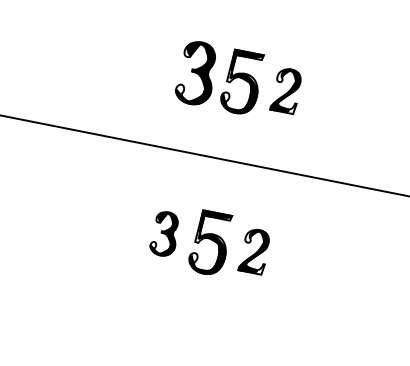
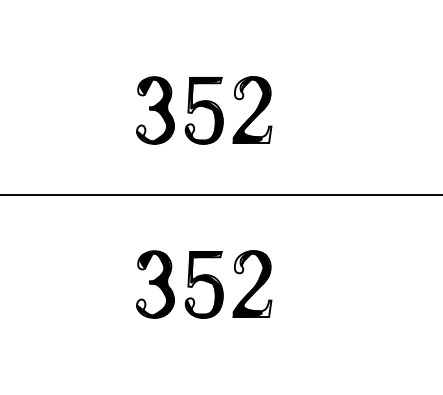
part: (286, 90) -> (252, 109), size x1.43
part: (165, 234) -> (155, 284), size x1.43
part: (254, 250) -> (252, 283), size x1.43

